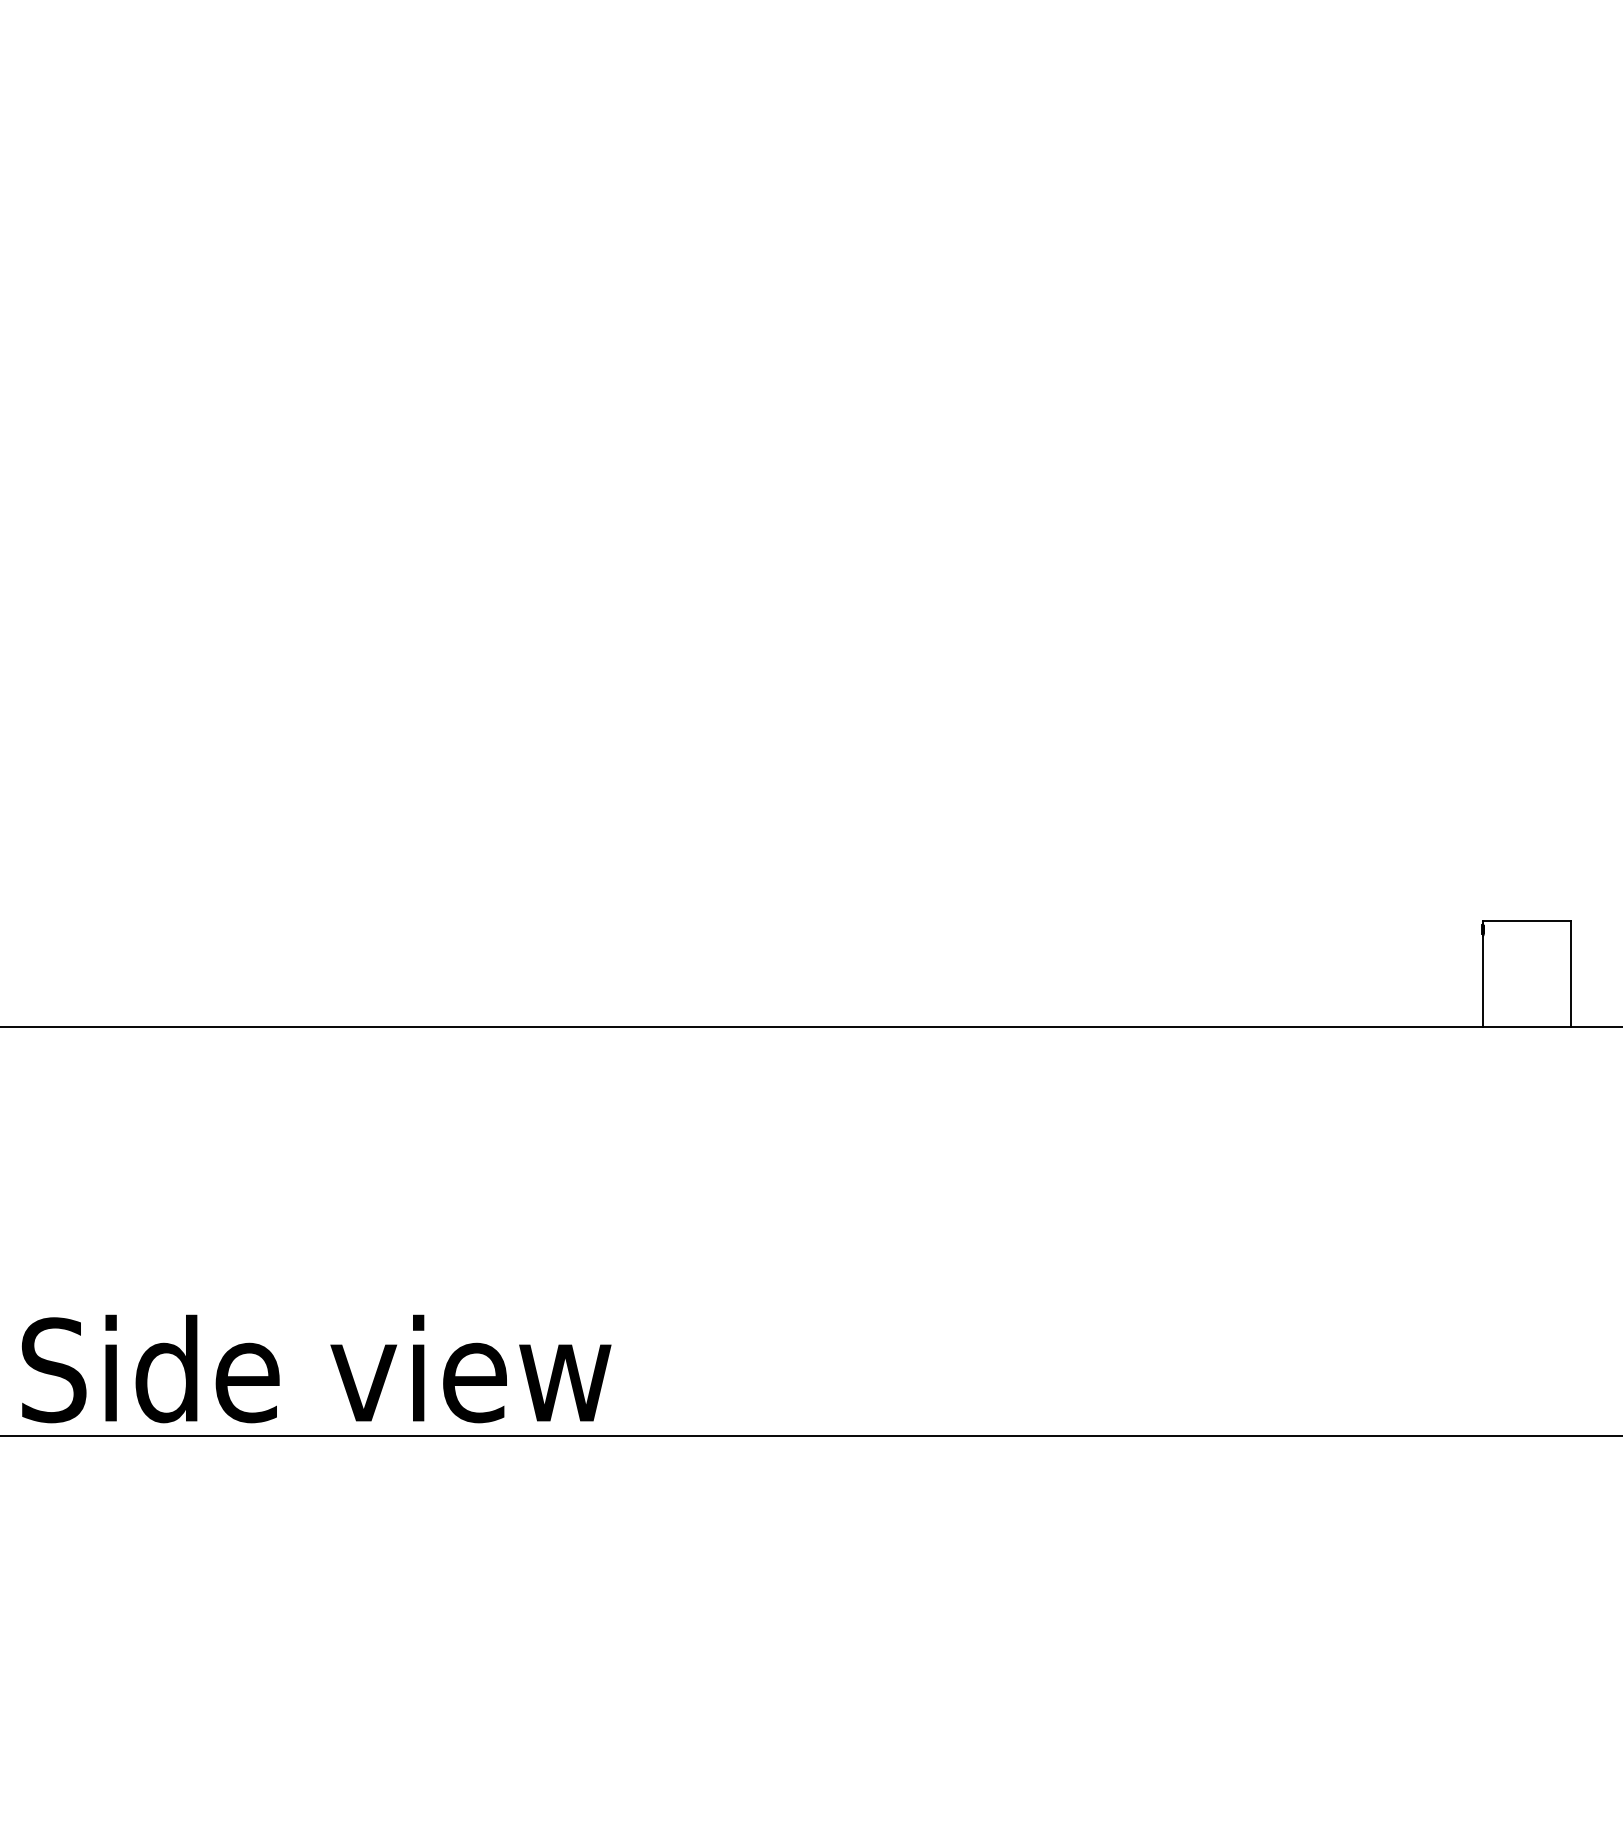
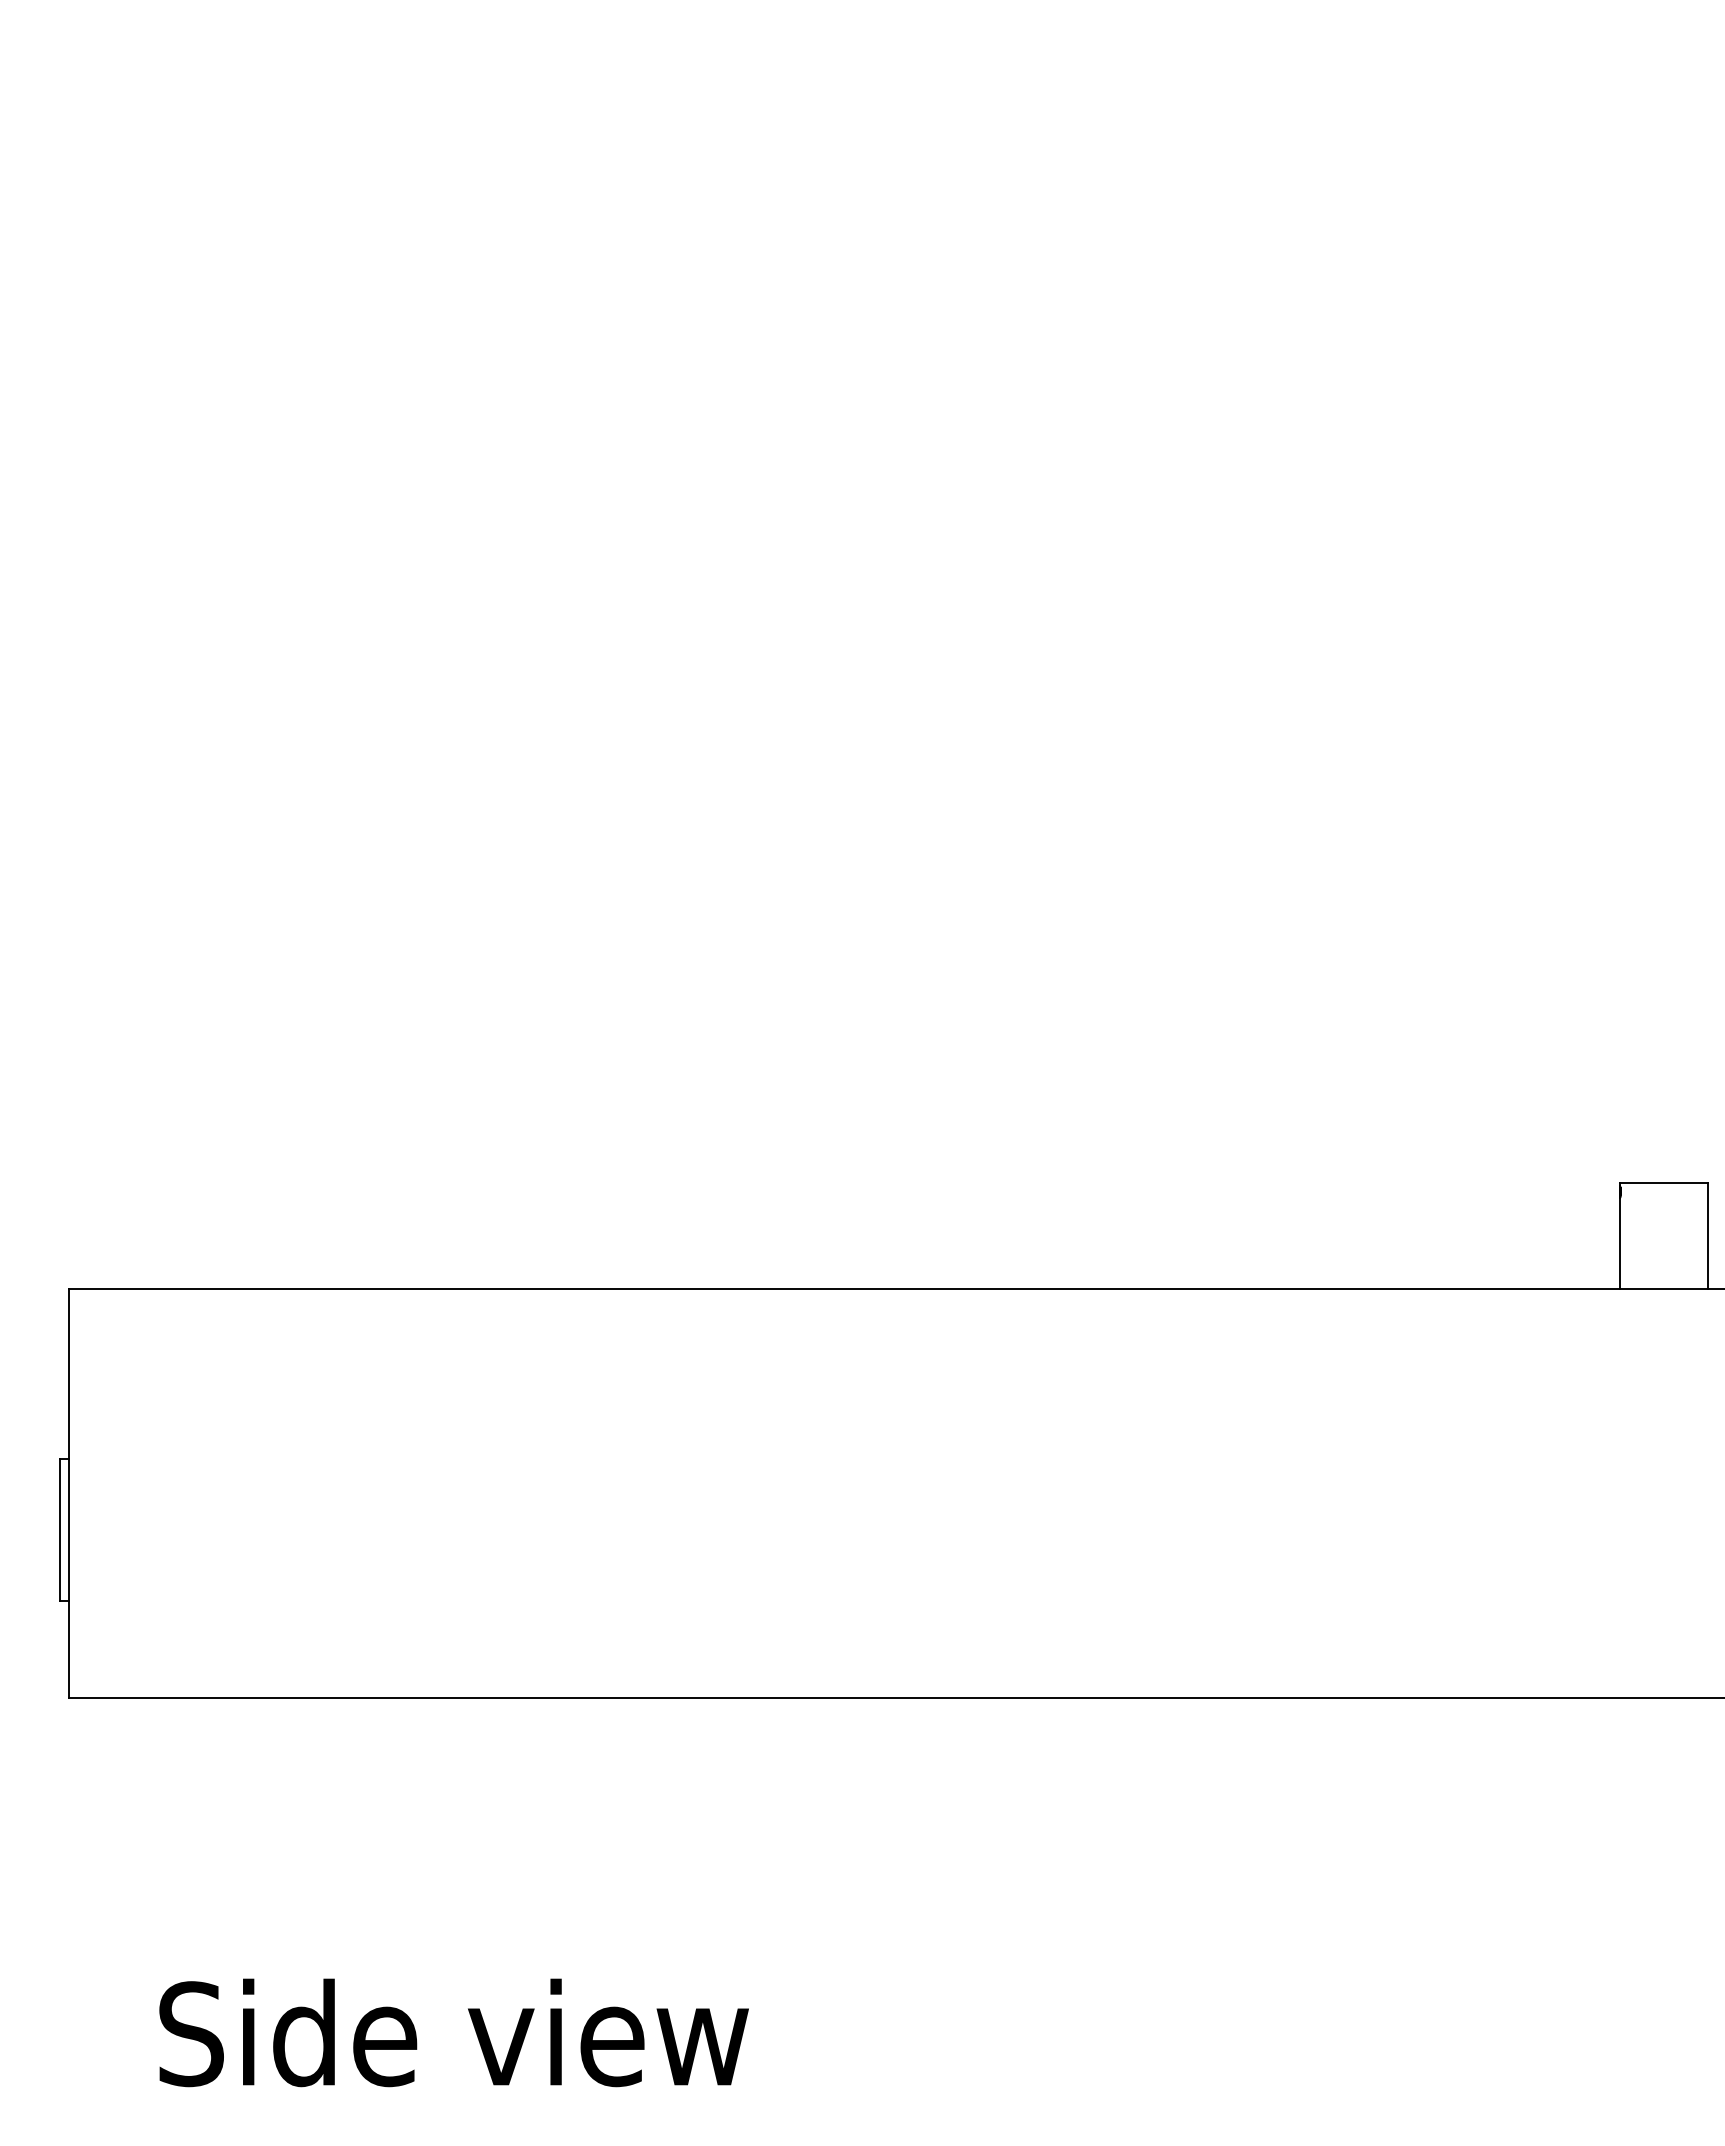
text: (316, 1368) -> (453, 2032), moved

